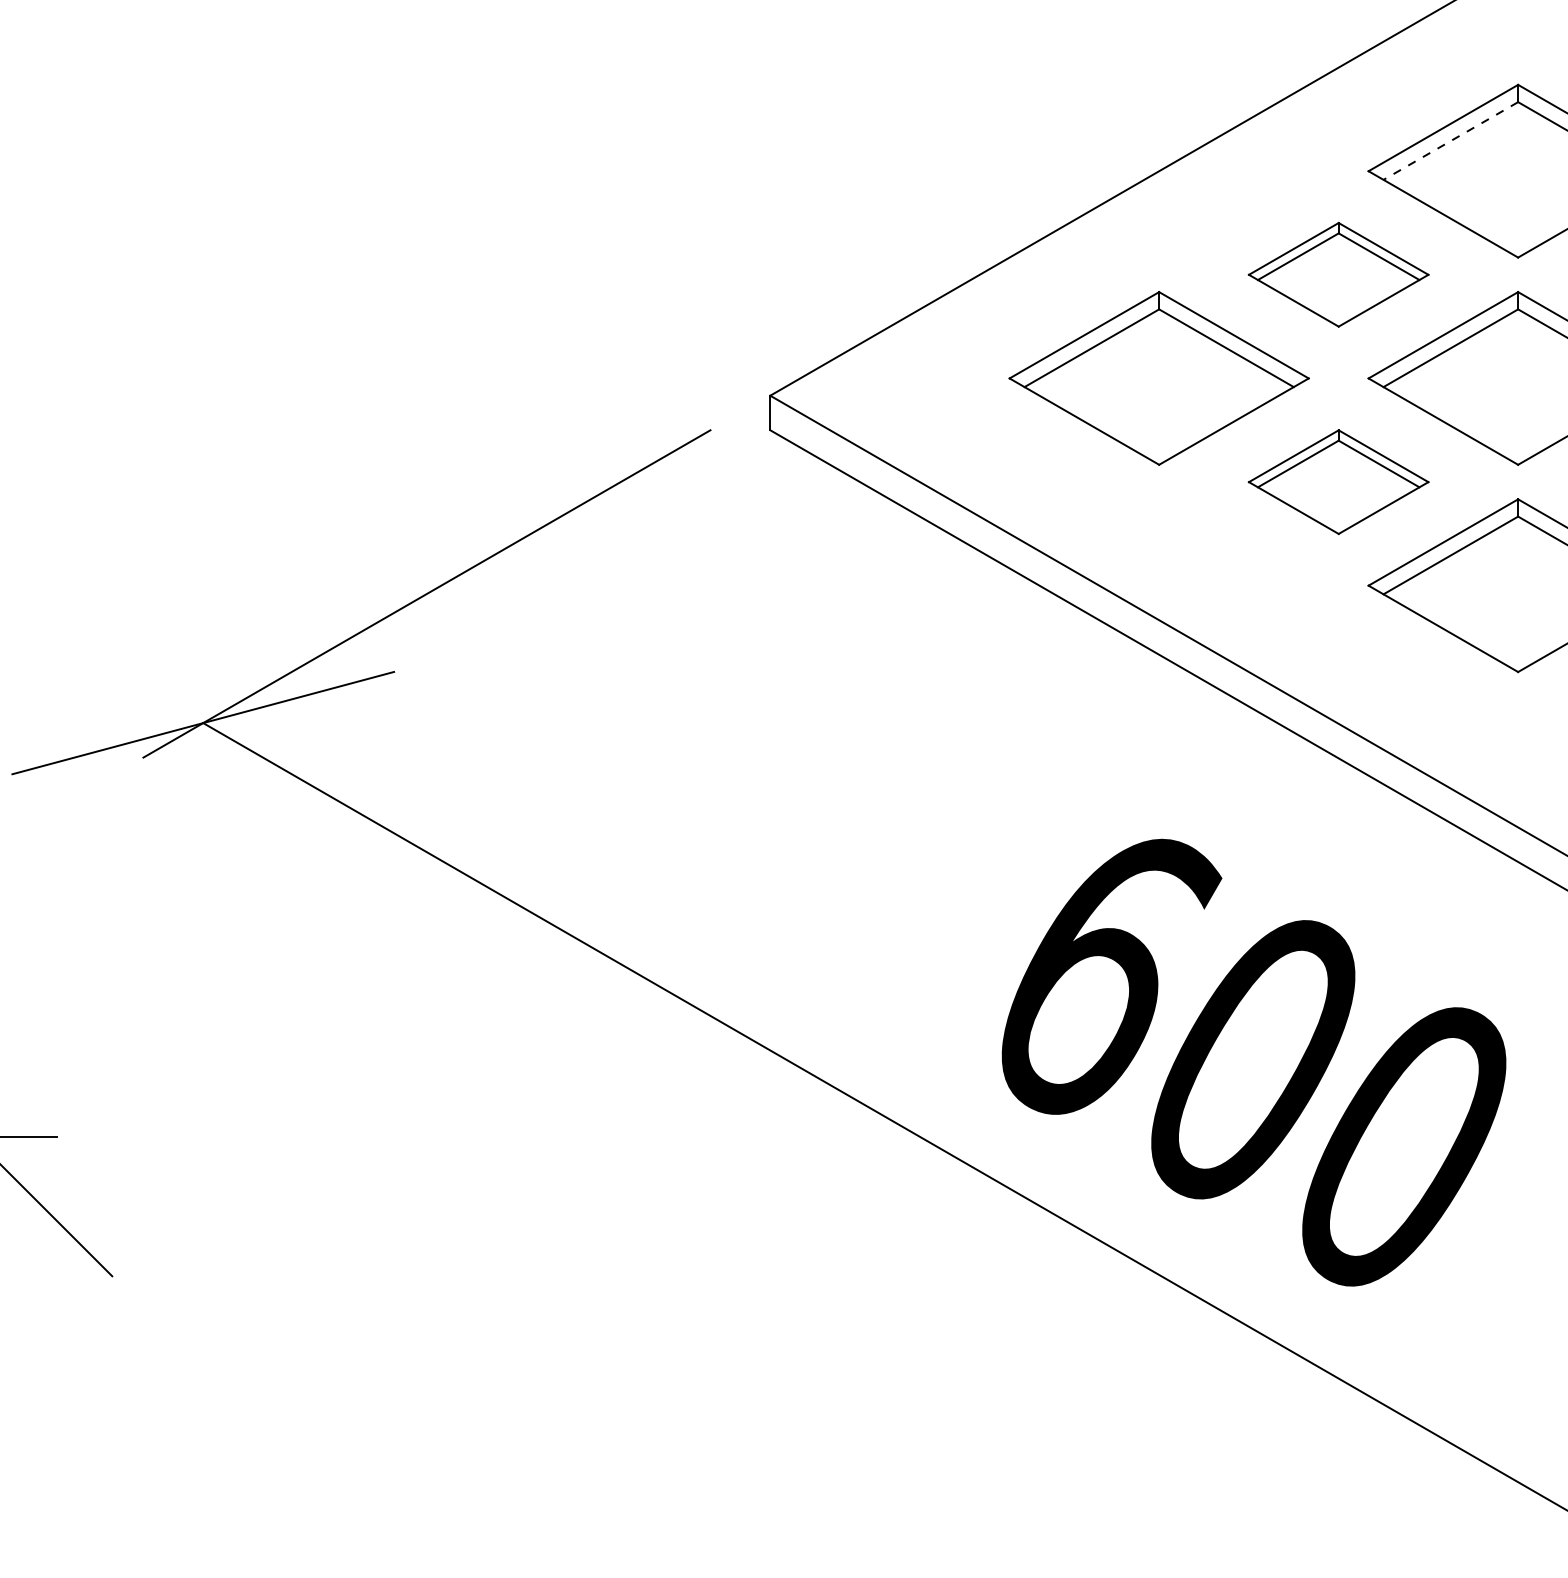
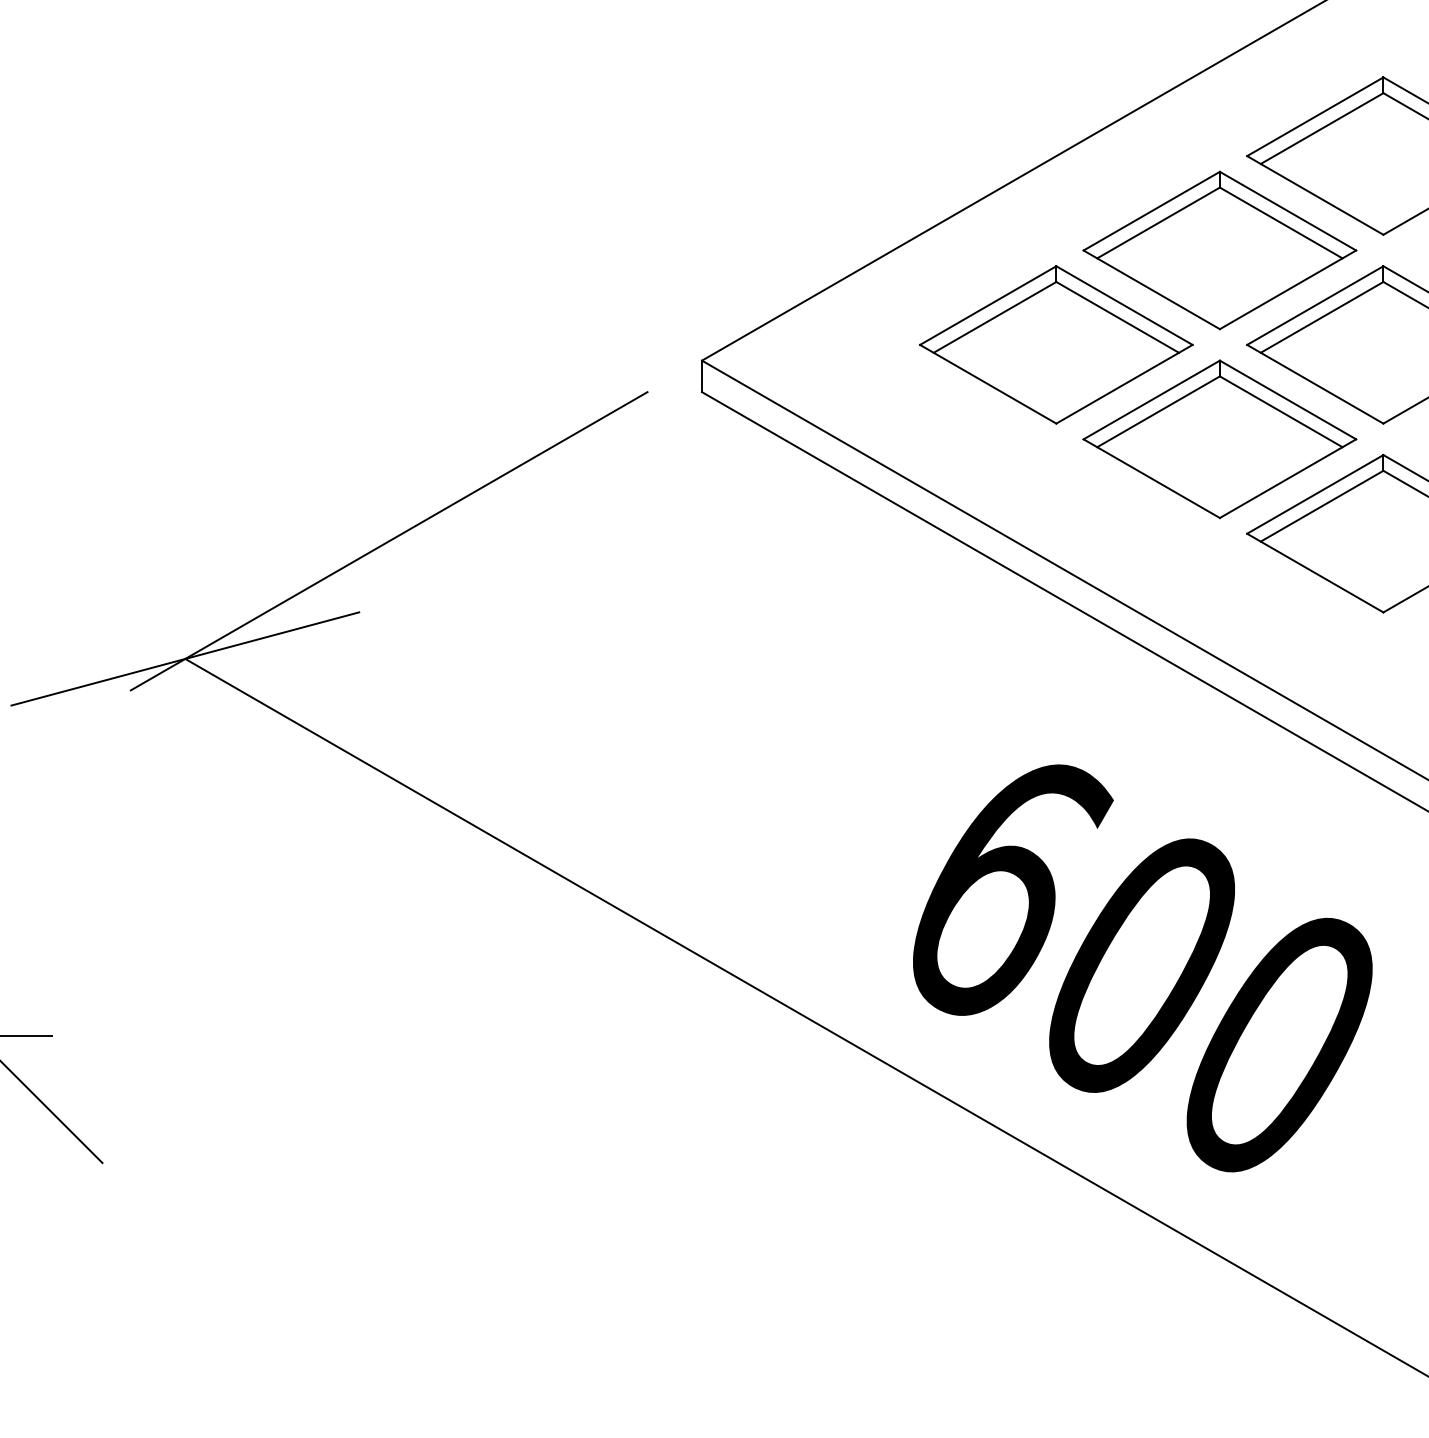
line: (1451, 140) -> (1322, 128), dashed -> solid
part: (1338, 274) -> (1219, 250), size x1.67
part: (1338, 482) -> (1219, 439), size x1.67

